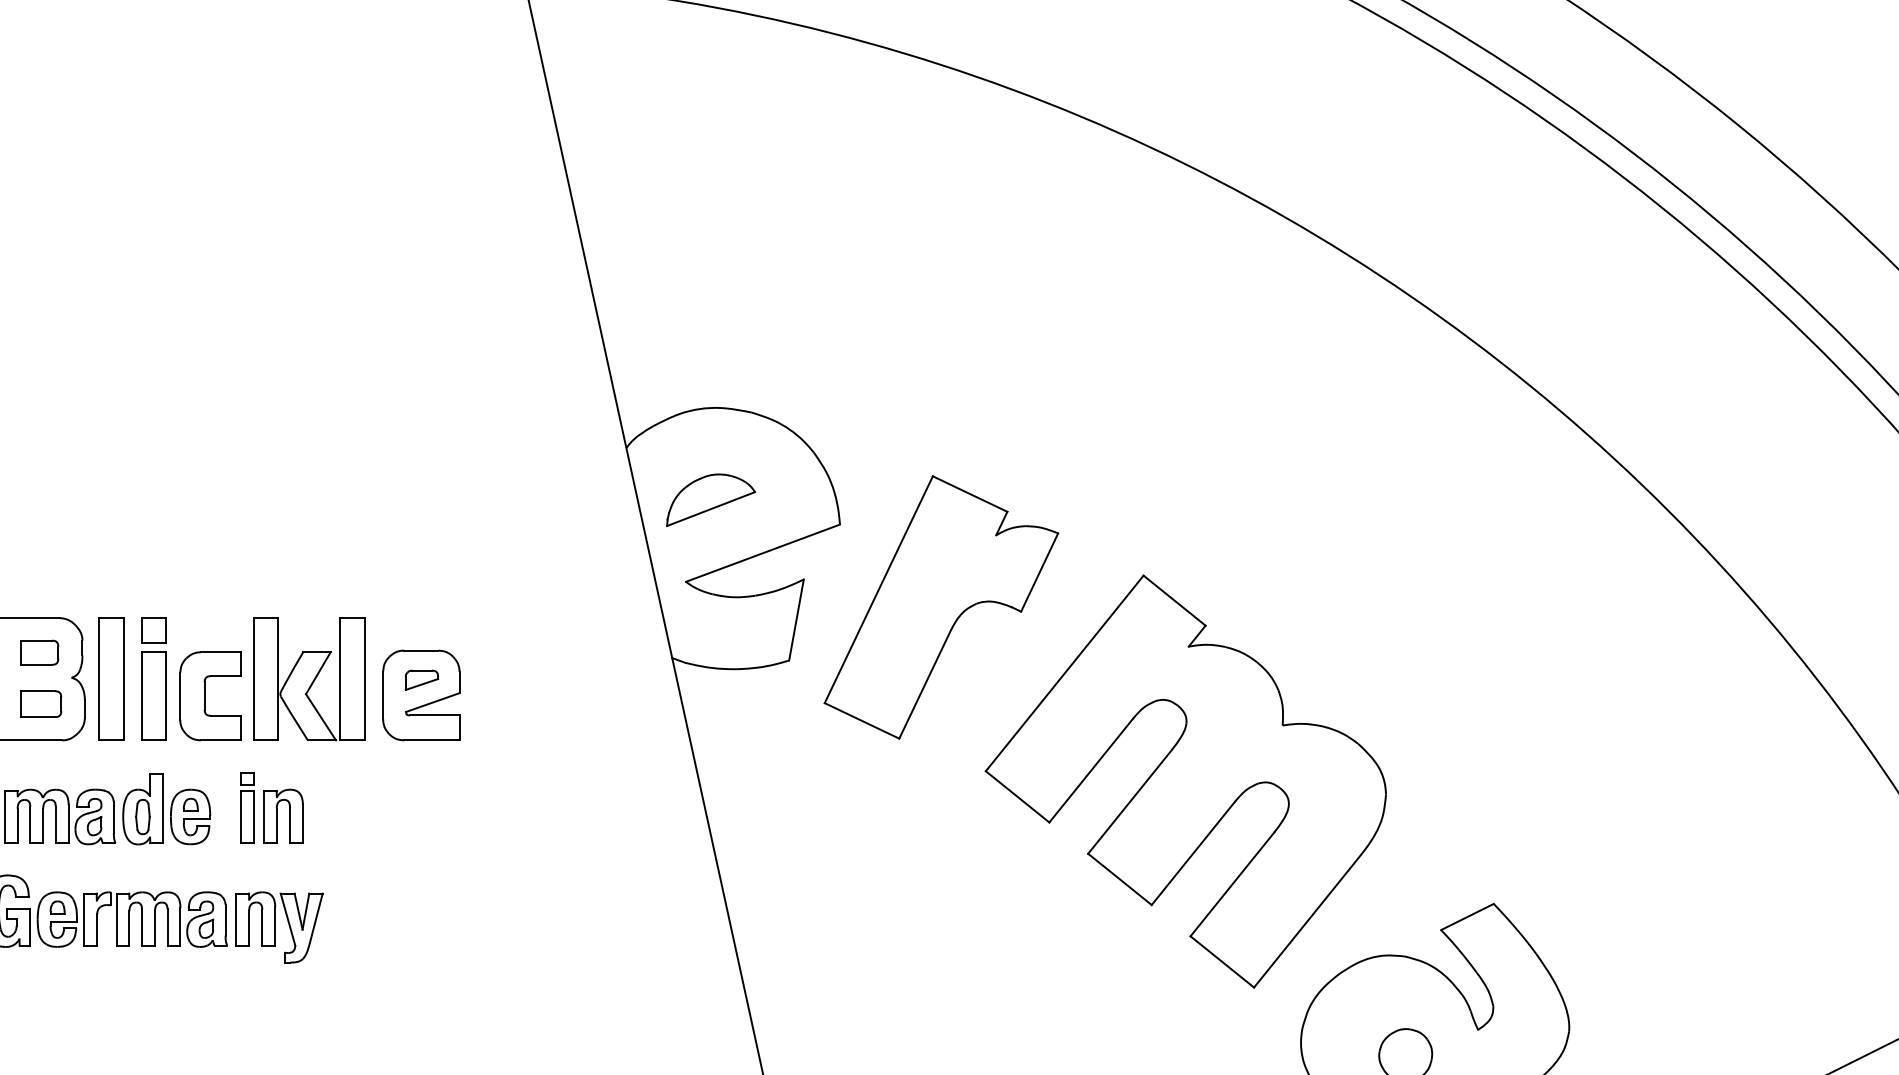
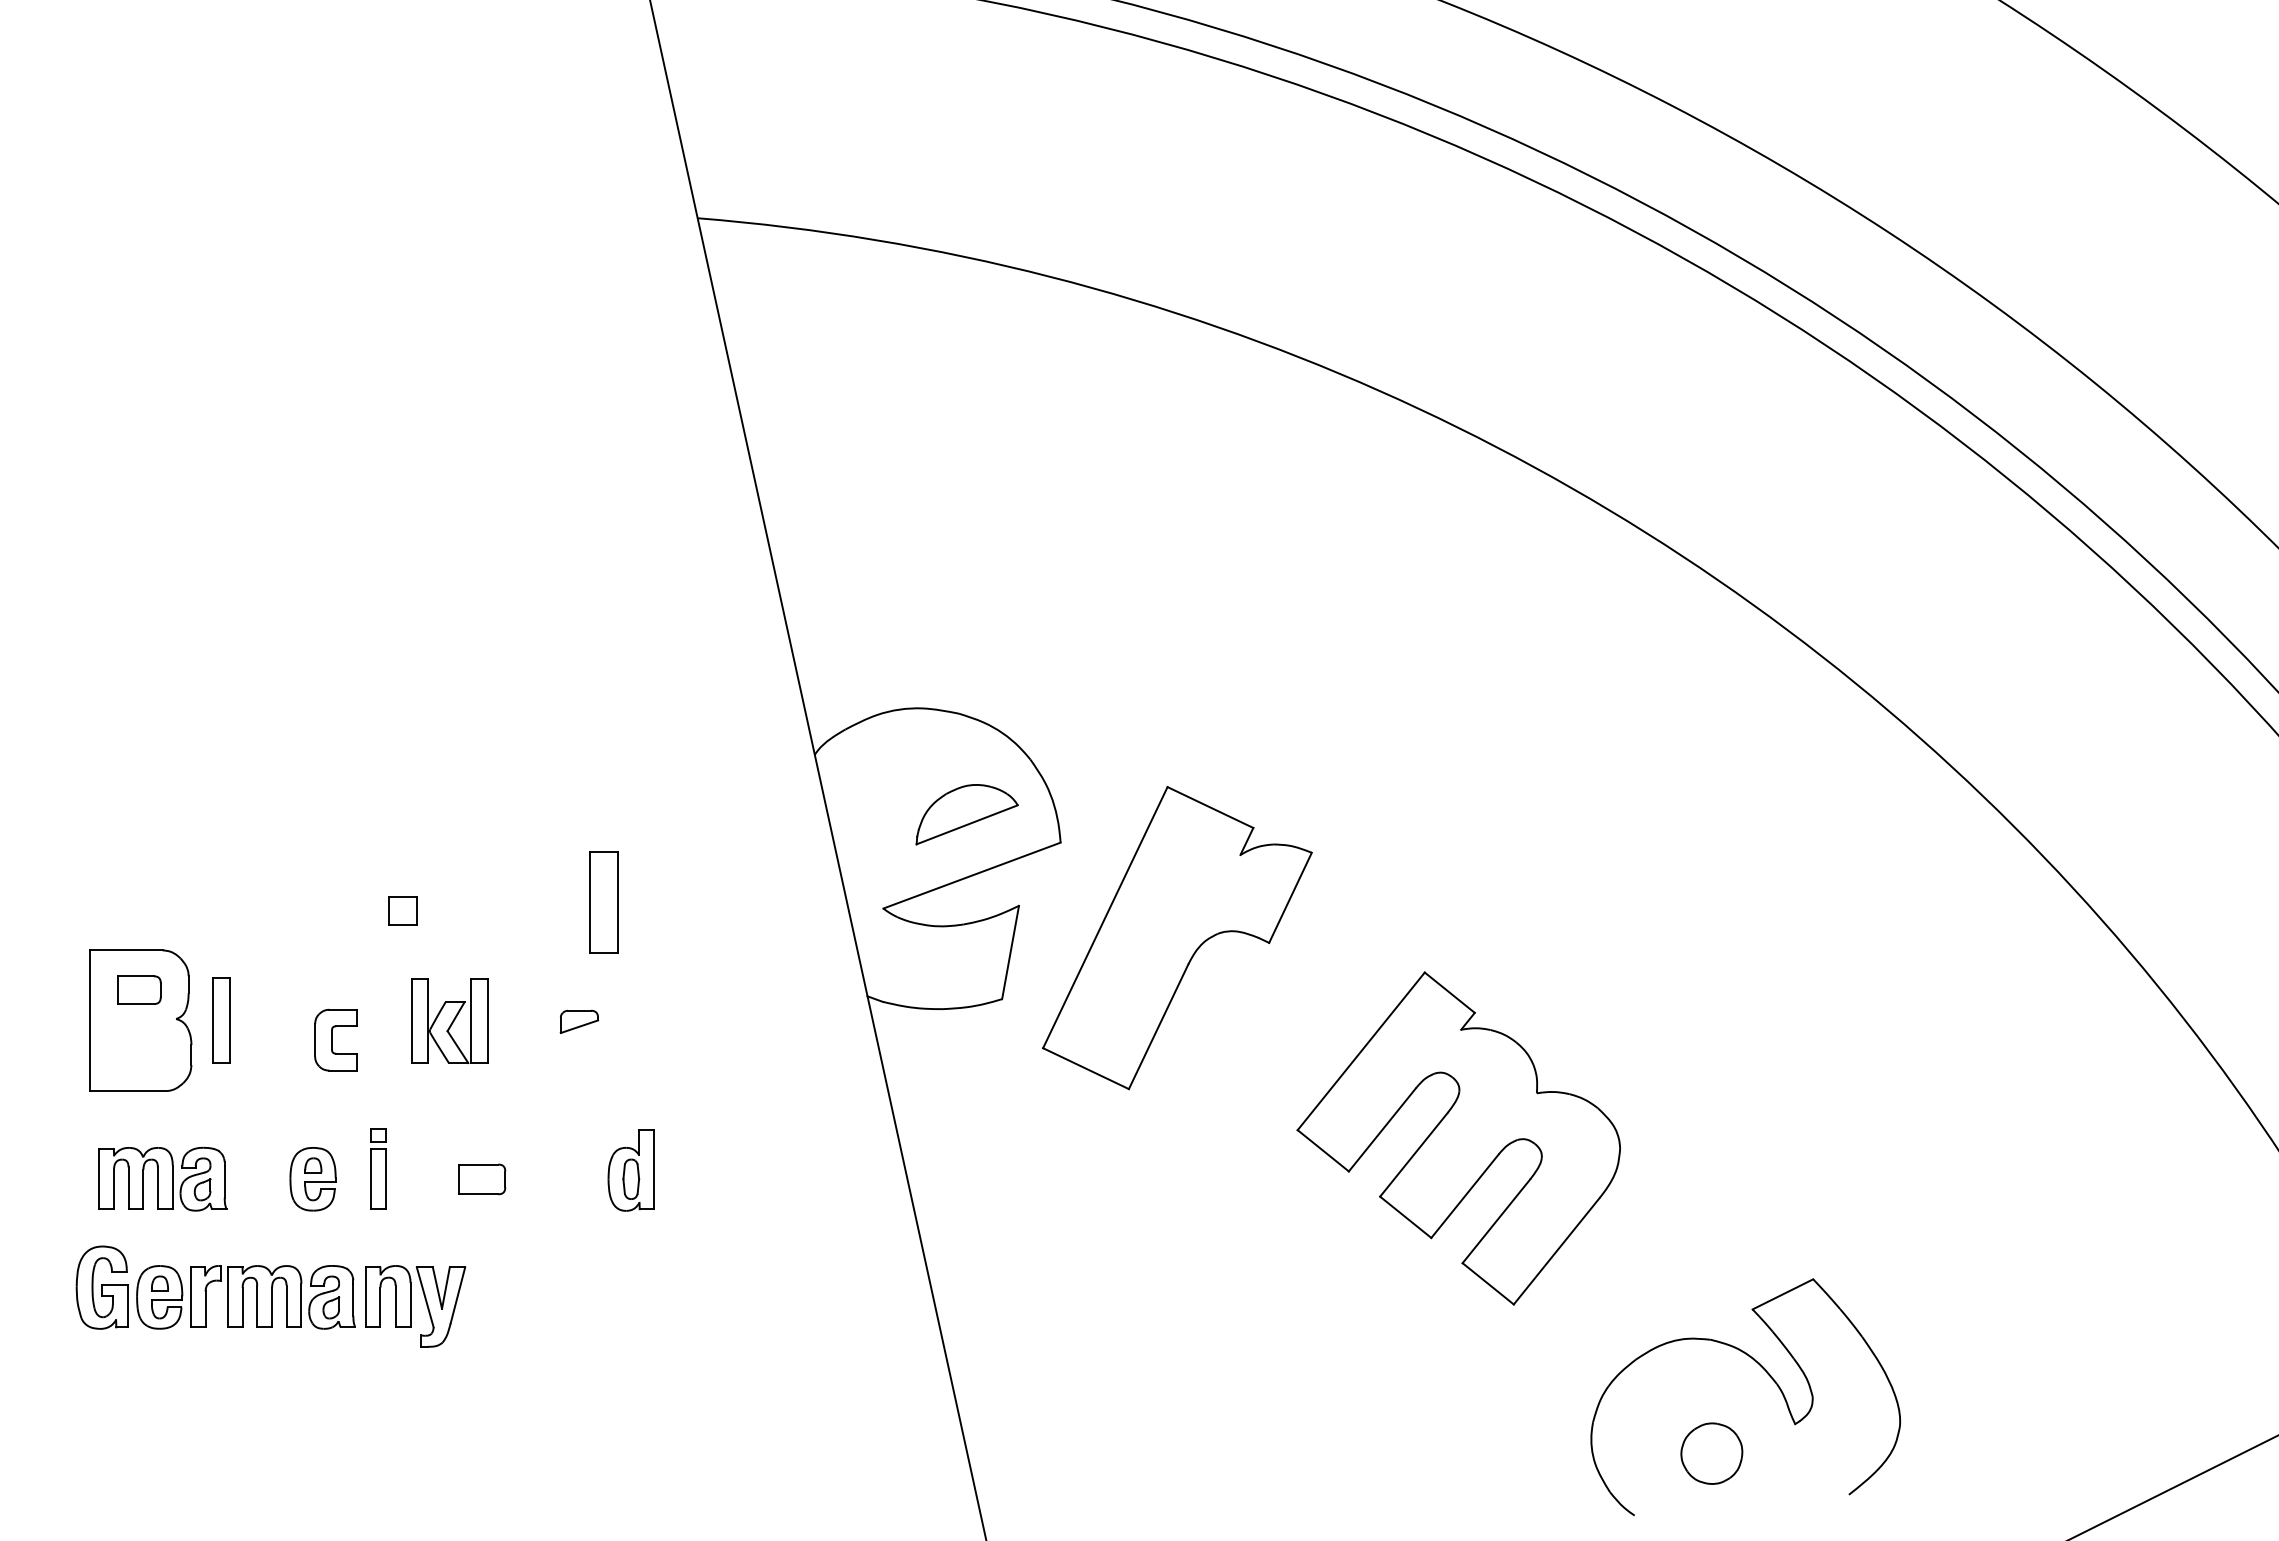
part: (710, 500) -> (966, 814), moved
part: (153, 629) -> (402, 910), moved
part: (111, 679) -> (221, 1020), size x0.6
part: (309, 679) -> (449, 1020), size x0.6
part: (421, 694) -> (578, 1038), removed
part: (210, 695) -> (335, 1039), size x0.6
part: (153, 696) -> (603, 902), moved
part: (41, 704) -> (482, 1179), moved
part: (1185, 781) -> (1458, 1138), size x0.7
part: (142, 809) -> (630, 1170), moved
part: (276, 815) -> (412, 1177), removed

